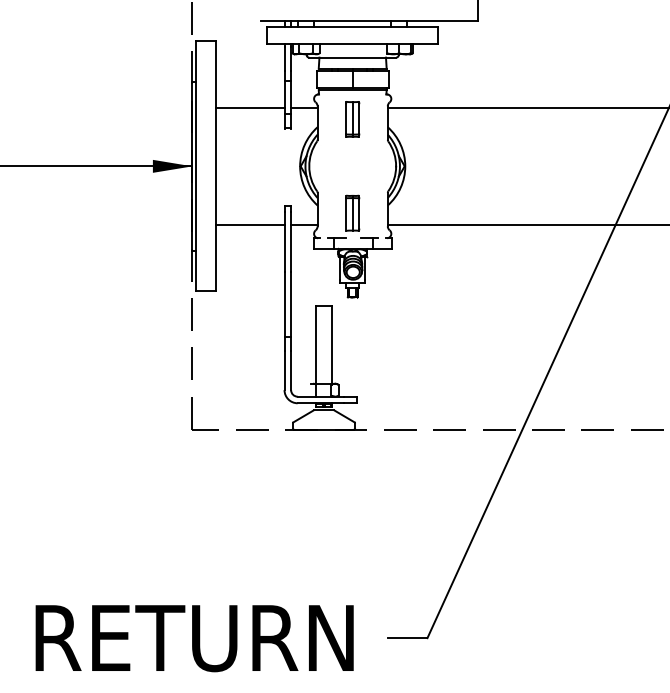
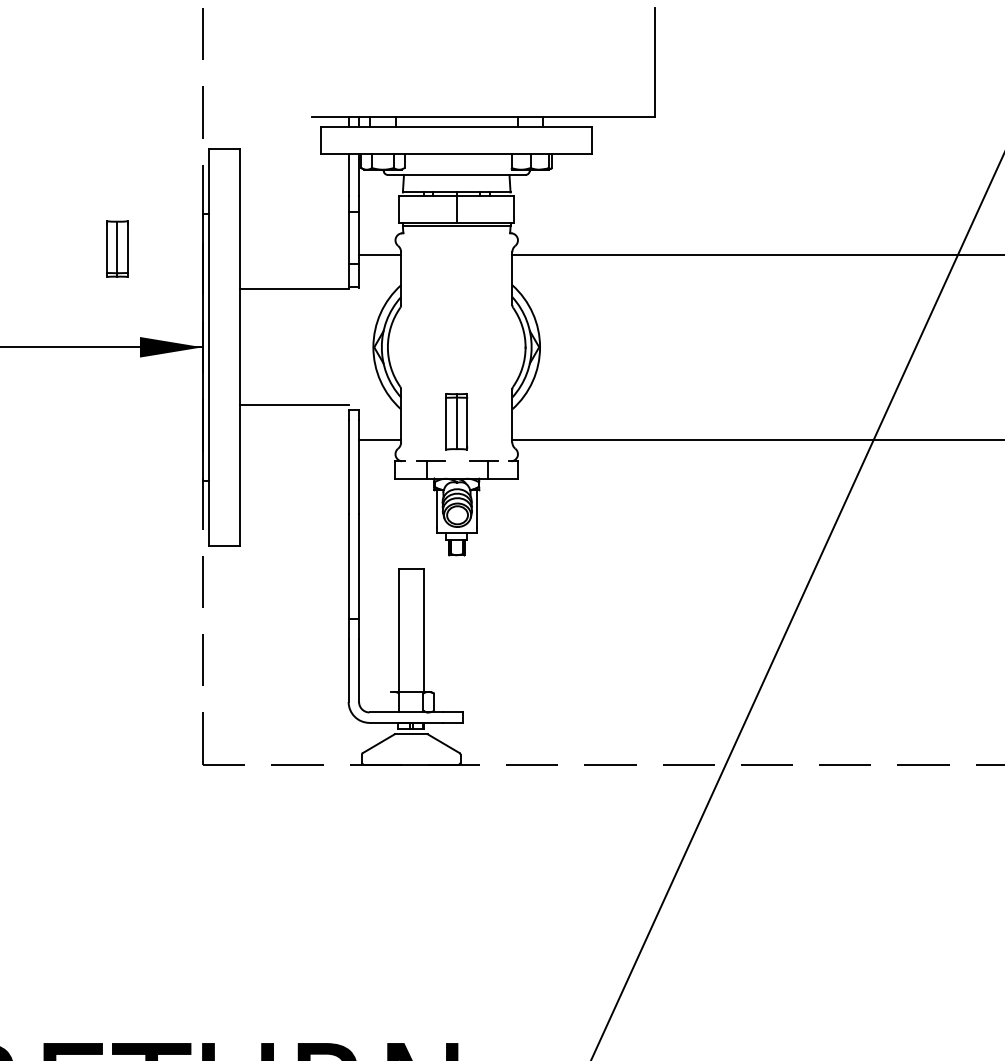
line: (250, 107) -> (294, 288), moved
part: (352, 119) -> (117, 249), moved
line: (250, 224) -> (294, 404), moved

